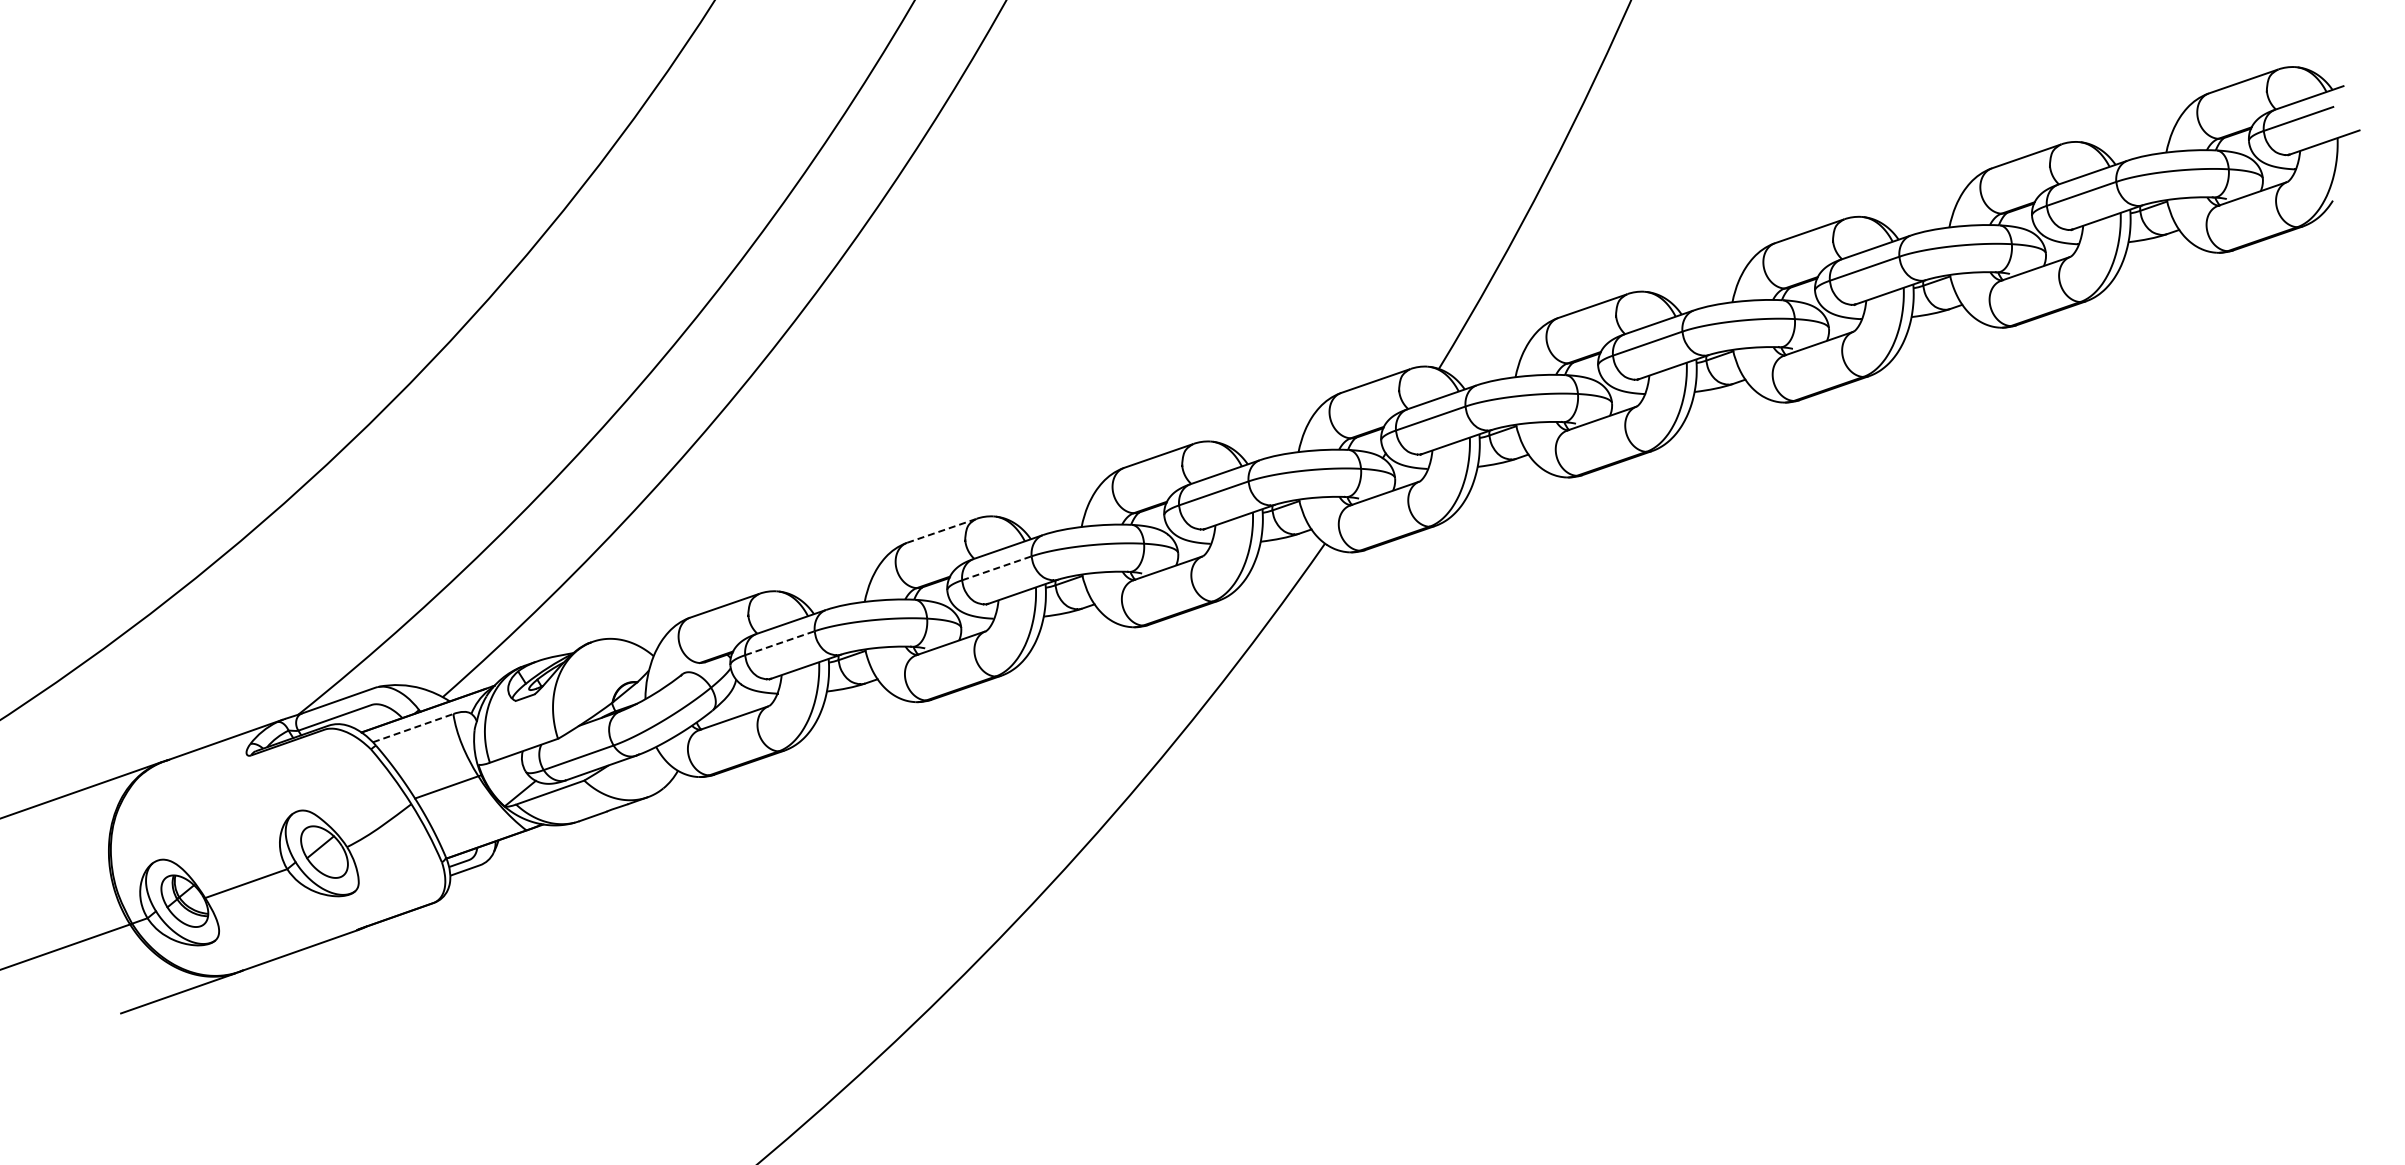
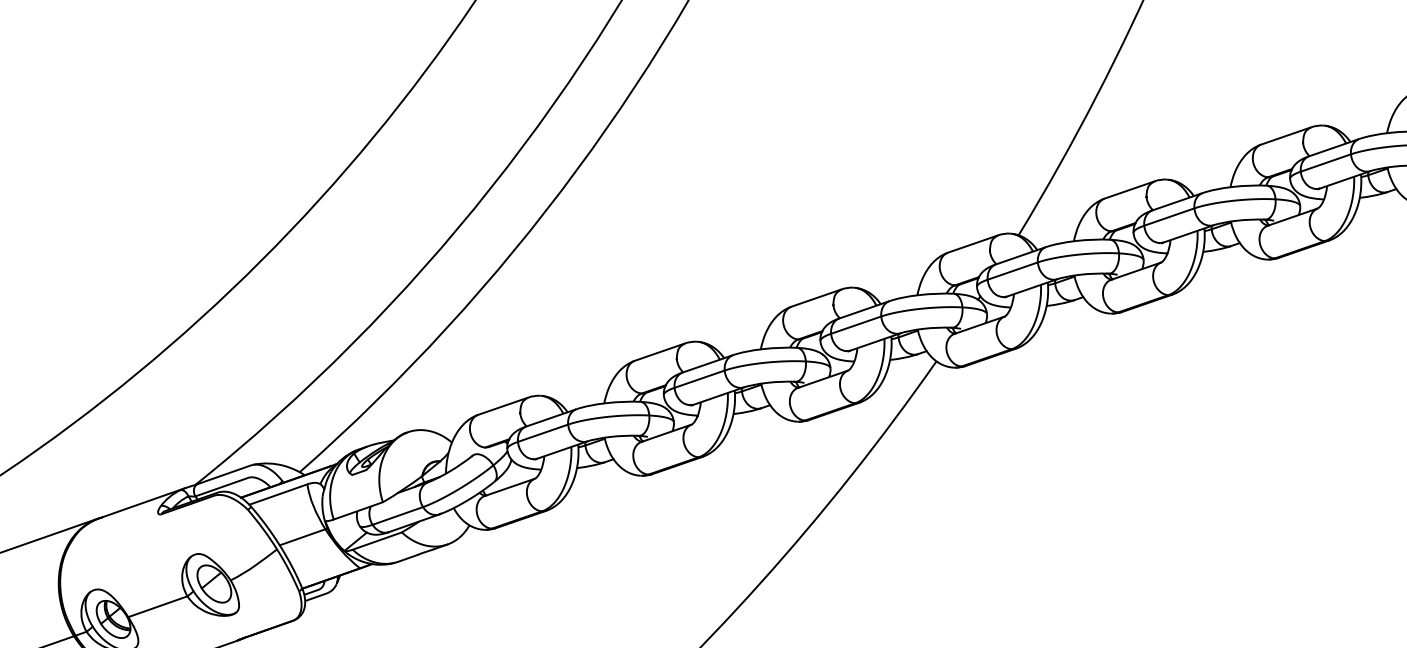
line: (941, 530) -> (659, 351), dashed -> solid
line: (996, 568) -> (699, 379), dashed -> solid
line: (779, 643) -> (542, 433), dashed -> solid
line: (413, 728) -> (278, 494), dashed -> solid

